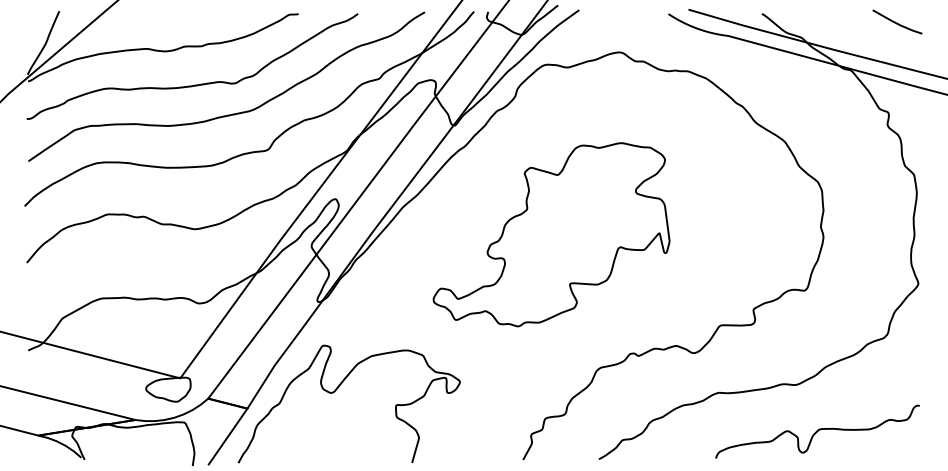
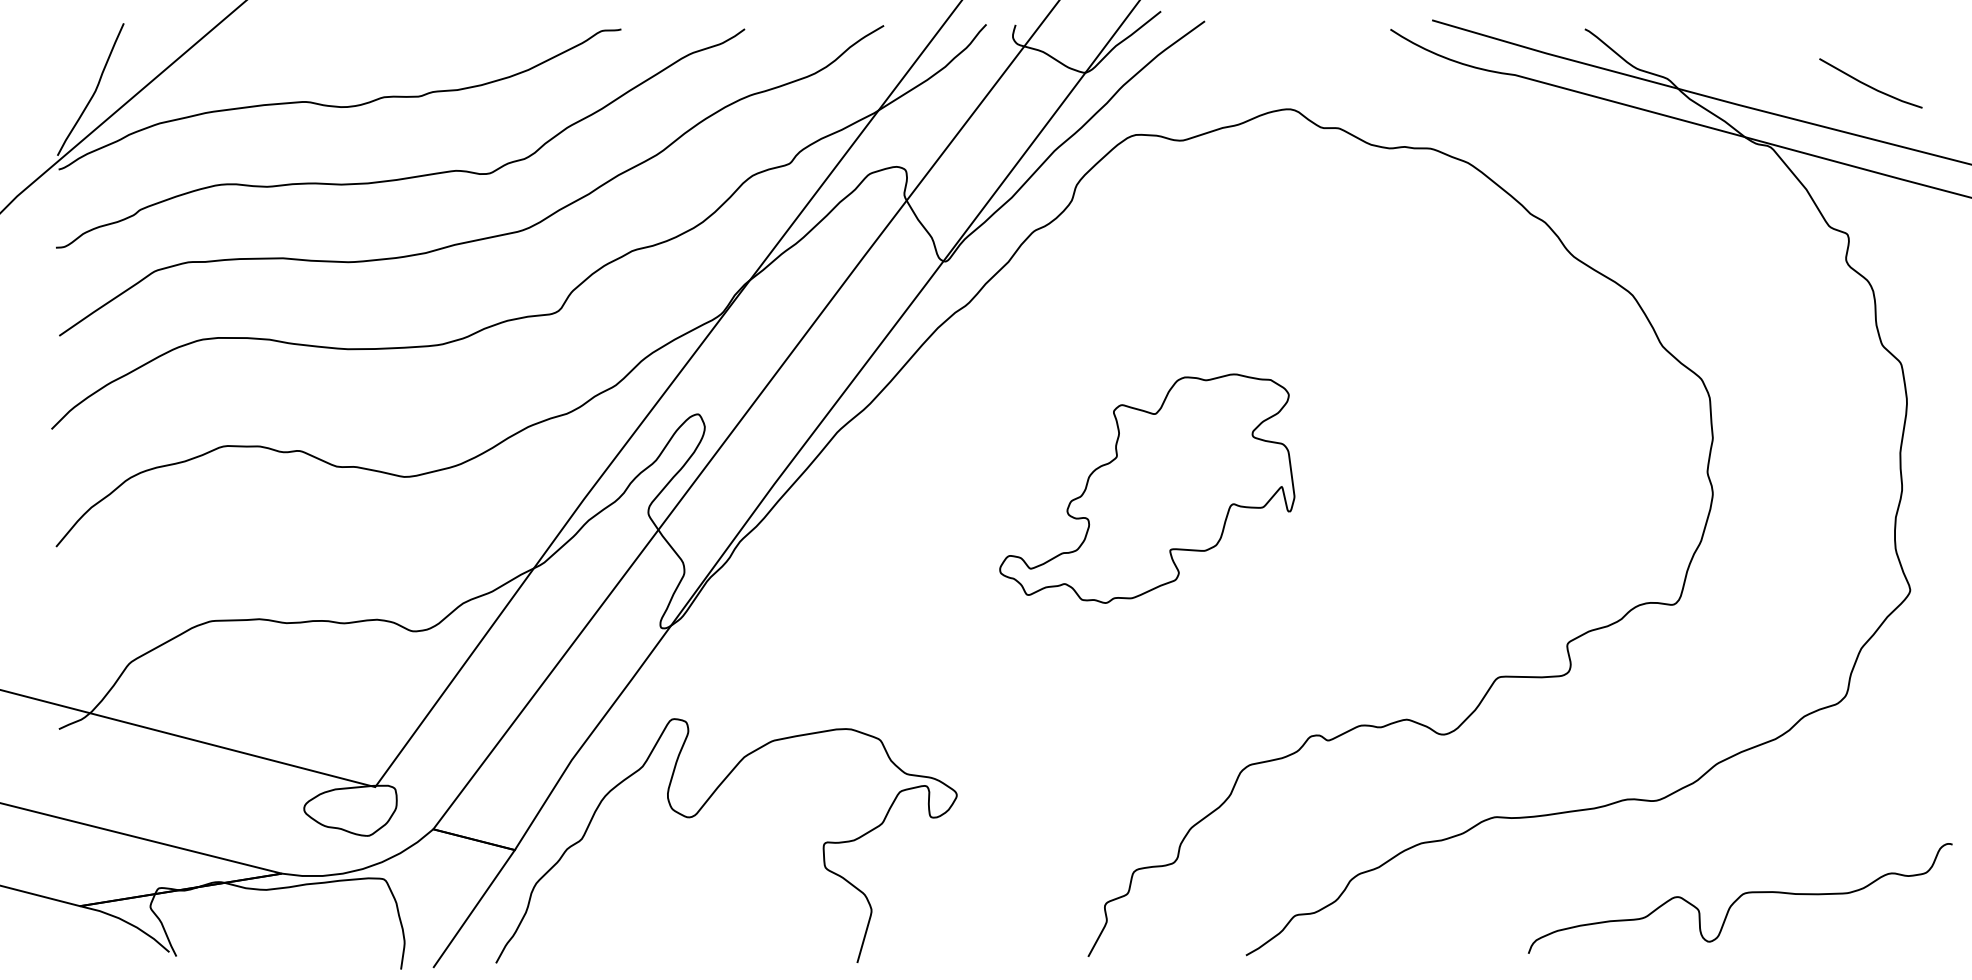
line: (897, 22) -> (1870, 84), moved
part: (551, 234) -> (1147, 487), size x0.6
curve: (817, 431) -> (1739, 897), moved

